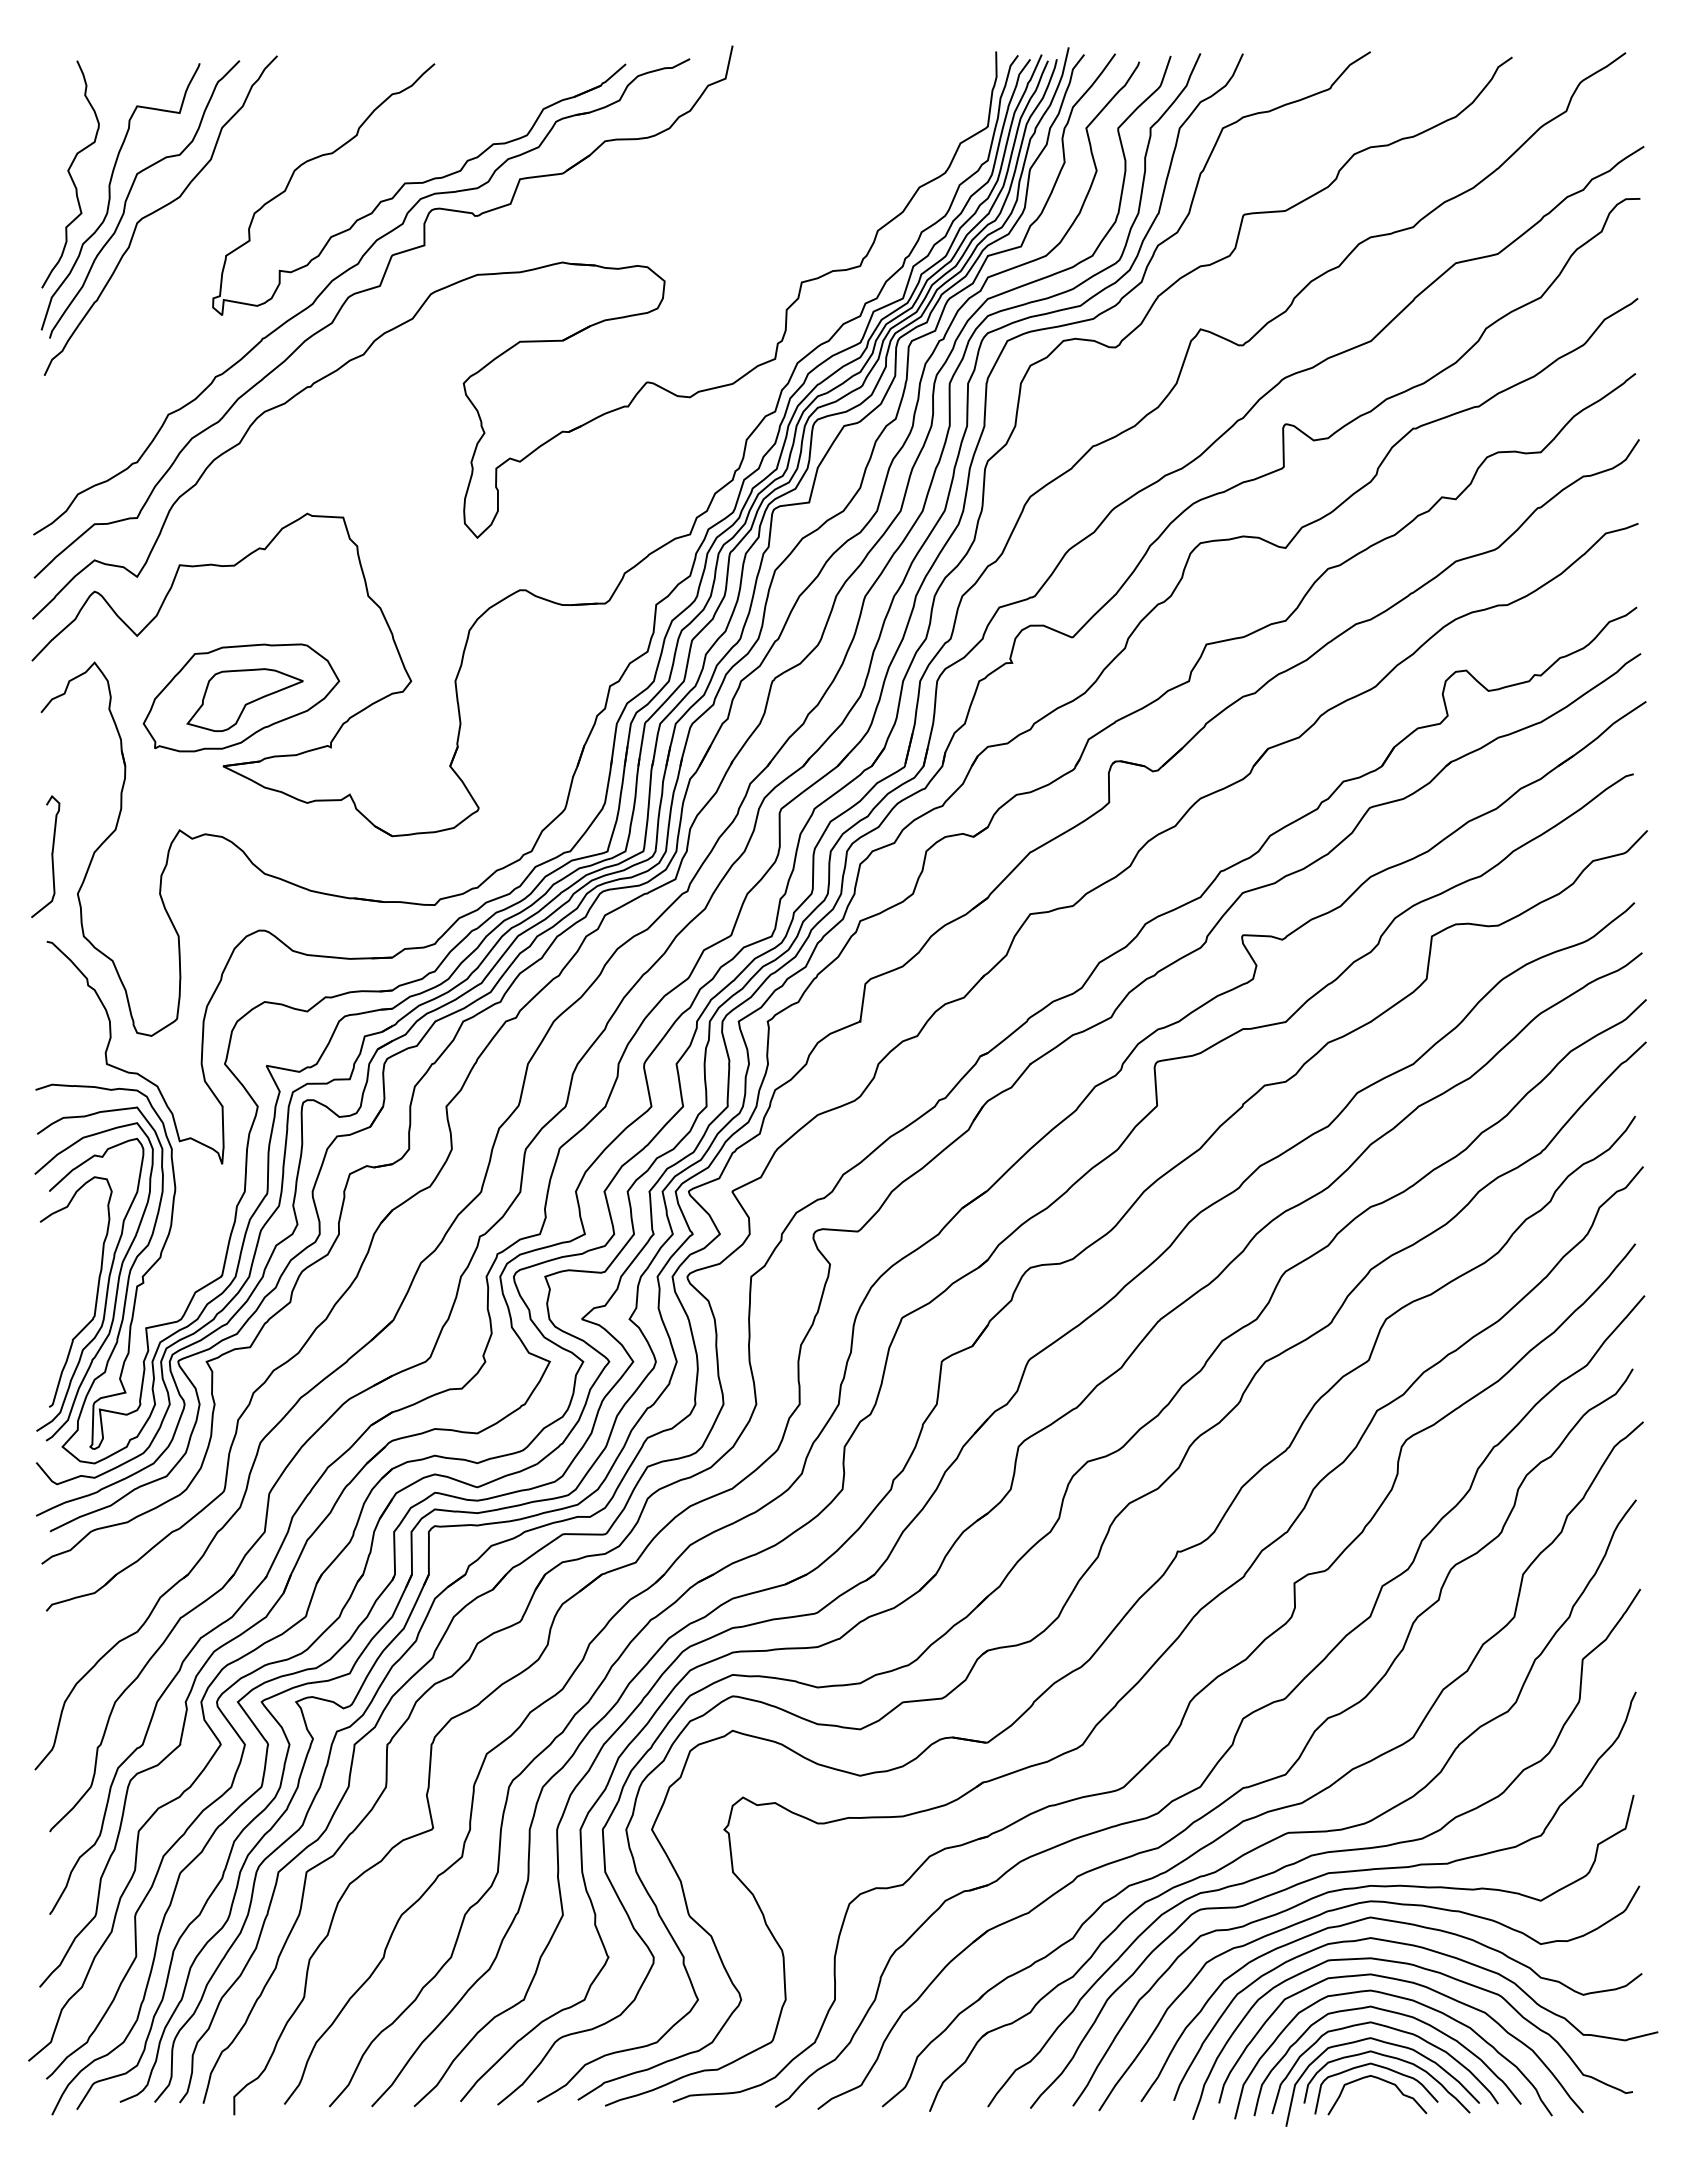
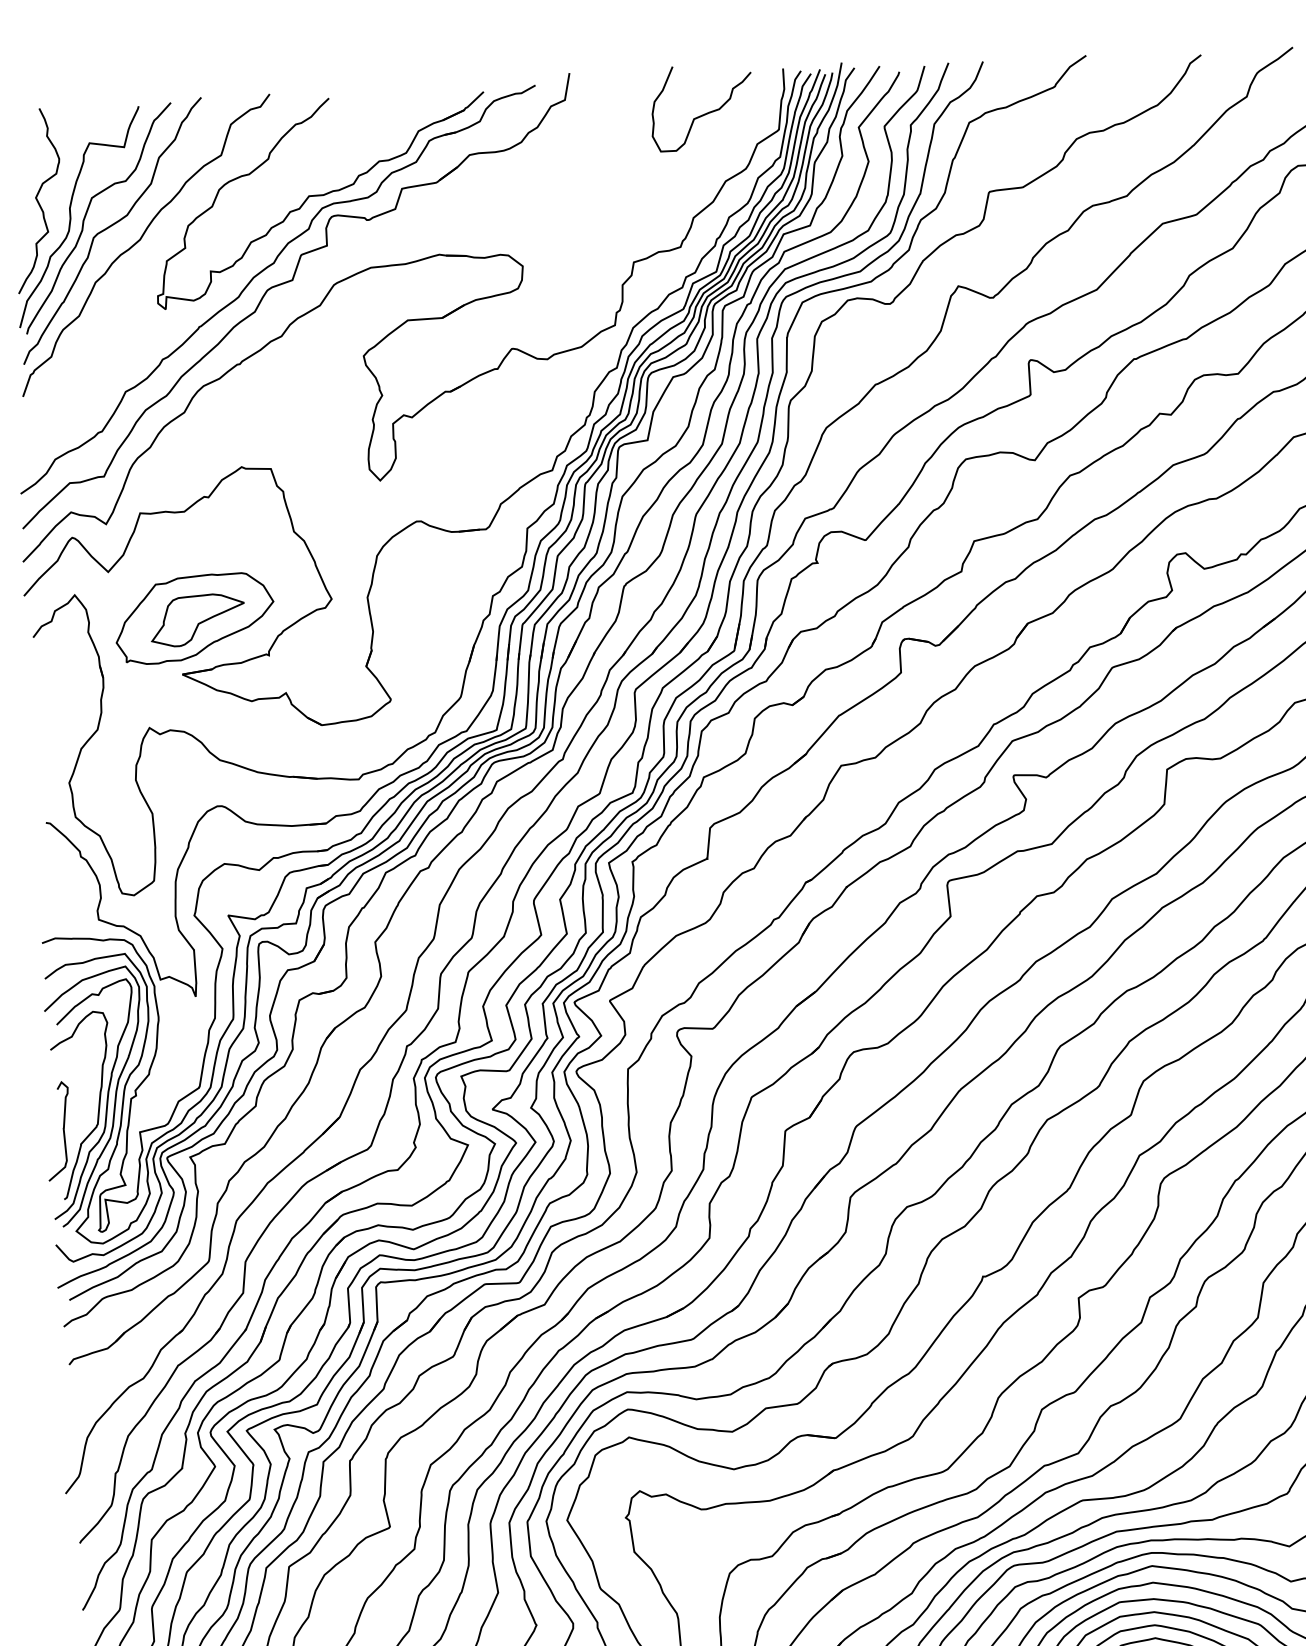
curve: (895, 103) -> (703, 114), added
curve: (195, 228) -> (141, 240), added
curve: (51, 856) -> (63, 1130), moved

